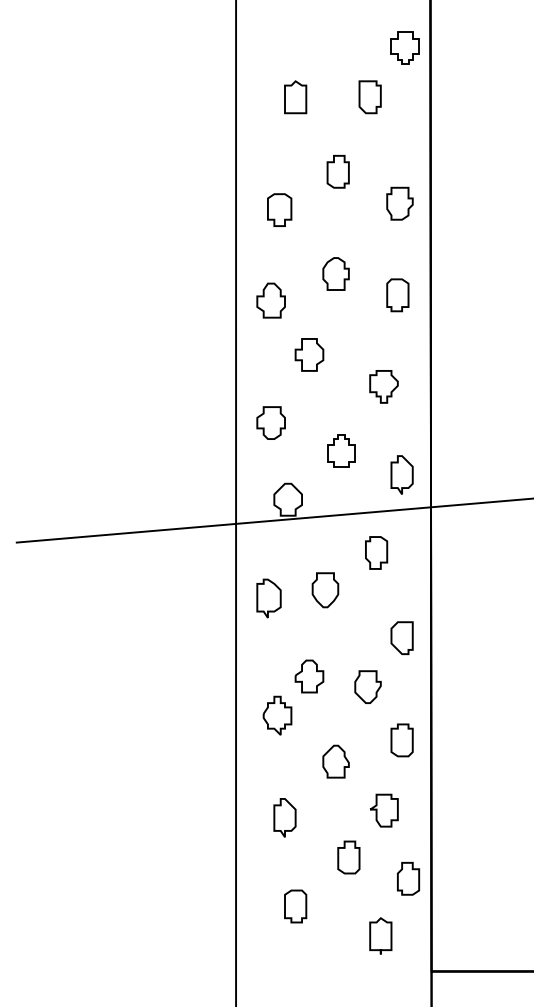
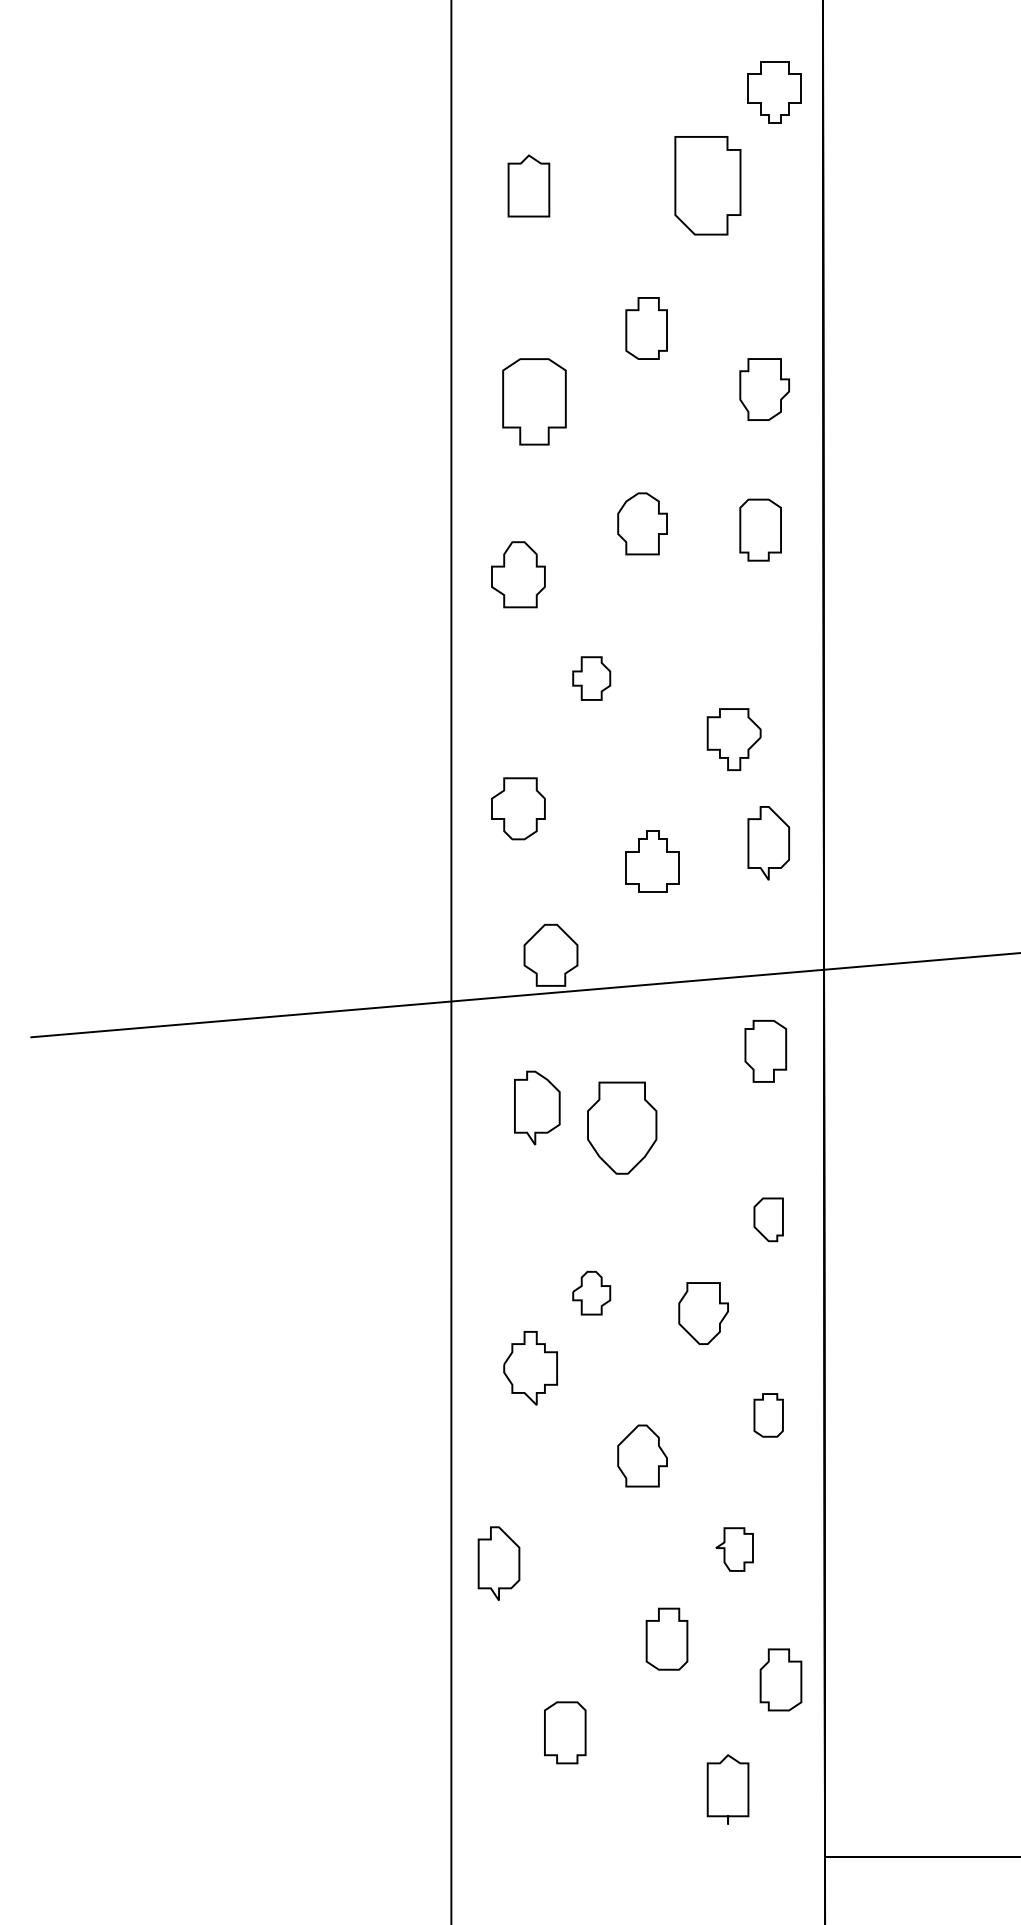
part: (295, 97) -> (528, 186), moved
part: (369, 97) -> (706, 186), size x1.6
part: (279, 209) -> (534, 400), size x1.4
part: (397, 295) -> (759, 530), moved
part: (309, 354) -> (591, 677), size x0.7
part: (401, 474) -> (767, 842), moved
part: (376, 552) -> (765, 1050), moved
part: (325, 590) -> (622, 1128), size x1.4
part: (268, 598) -> (536, 1107), moved
part: (401, 637) -> (767, 1218), size x0.7
part: (309, 676) -> (591, 1293), size x0.7
part: (401, 740) -> (767, 1415), size x0.7
part: (384, 810) -> (735, 1549), size x0.7
part: (284, 817) -> (498, 1562), moved

